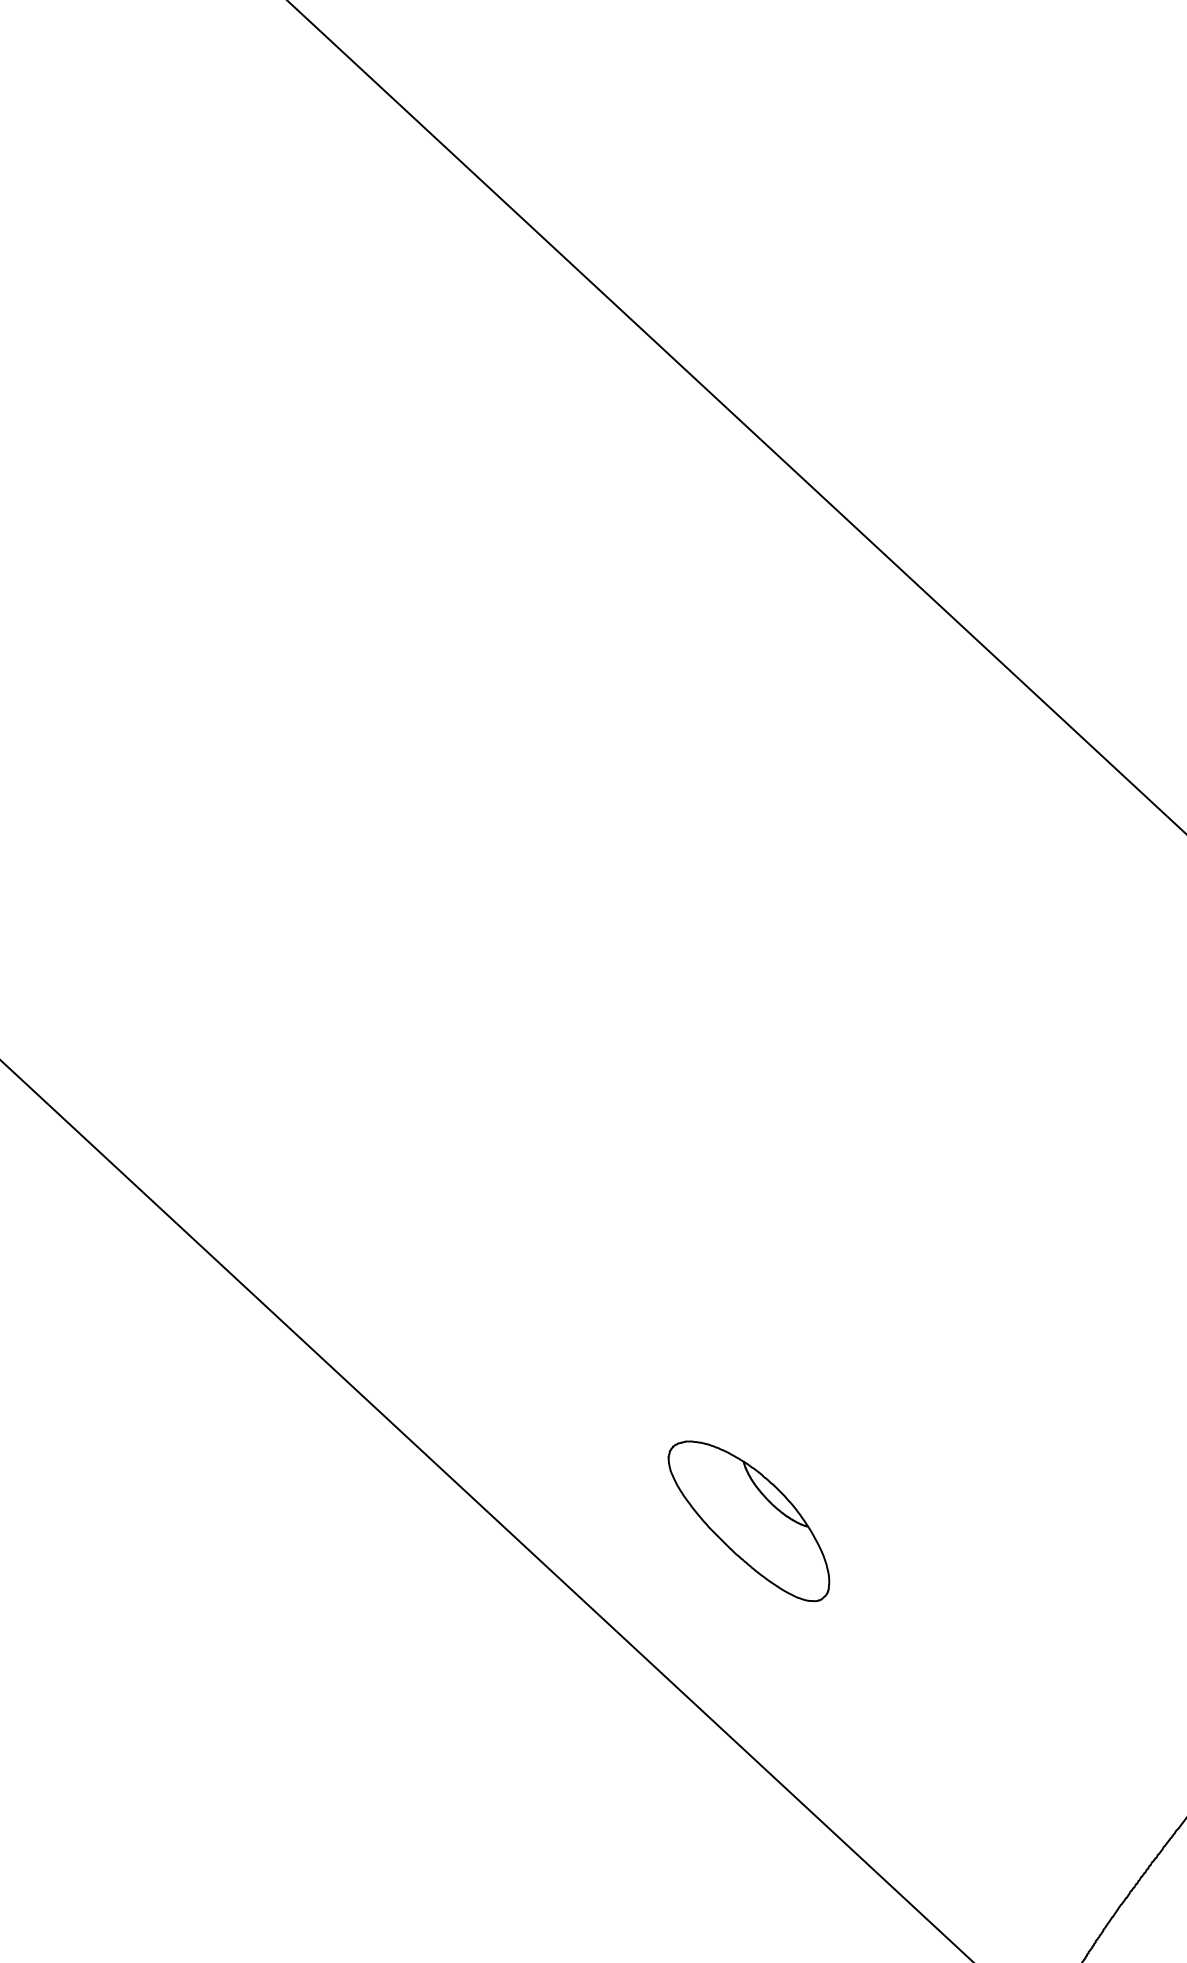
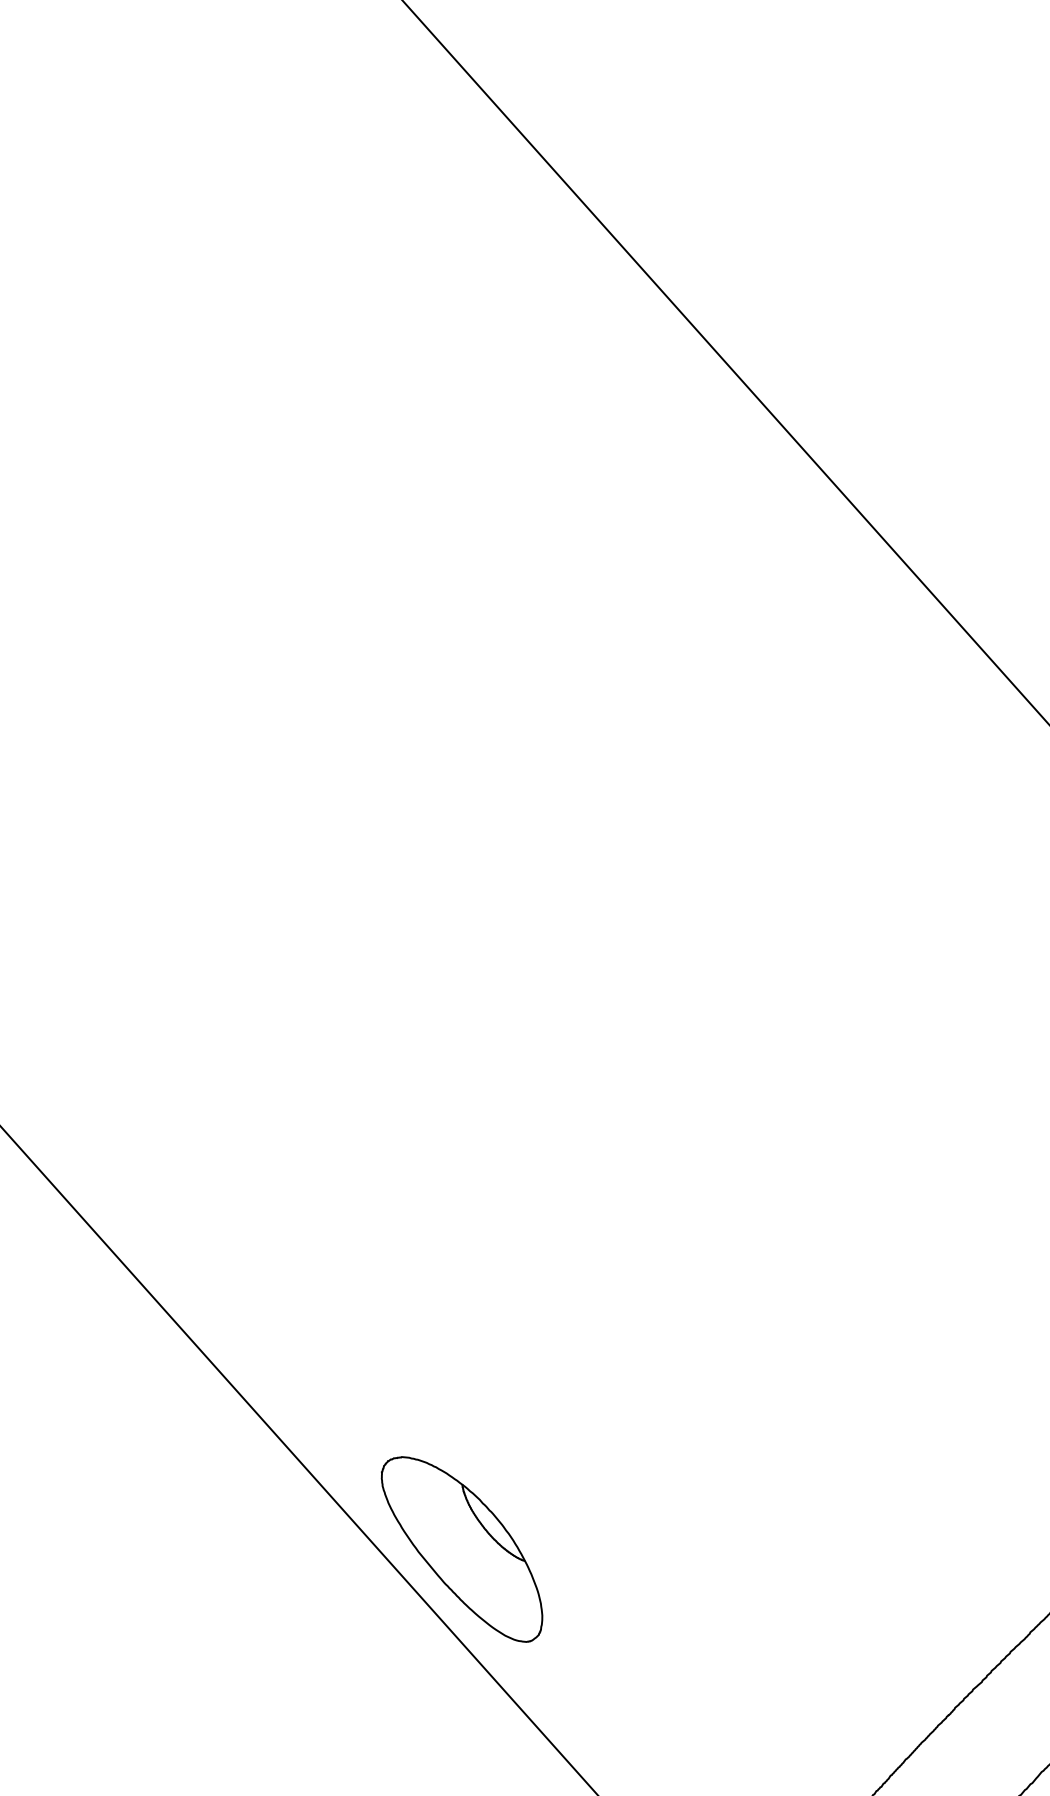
part: (748, 1520) -> (461, 1548), moved

